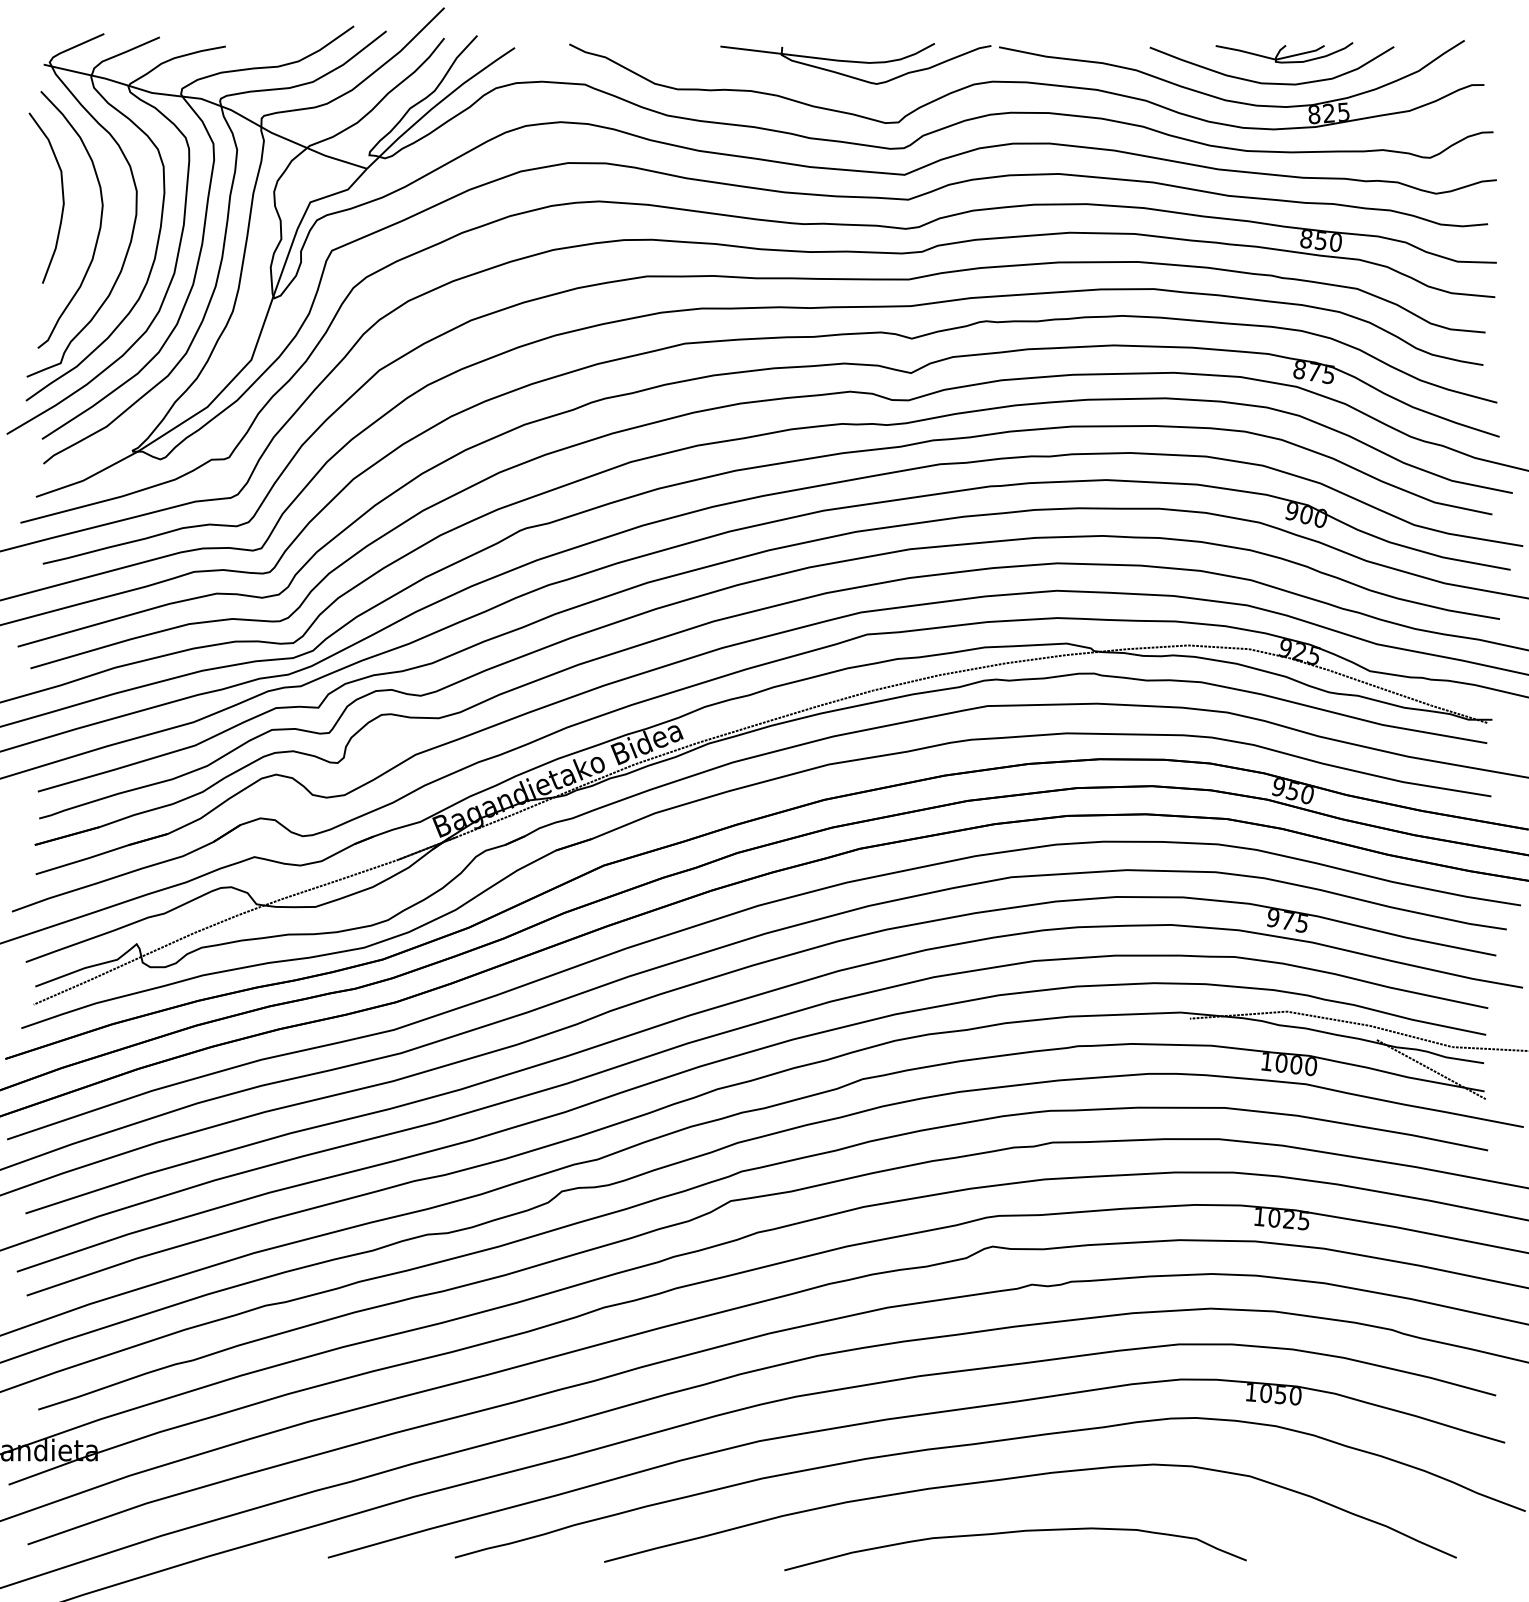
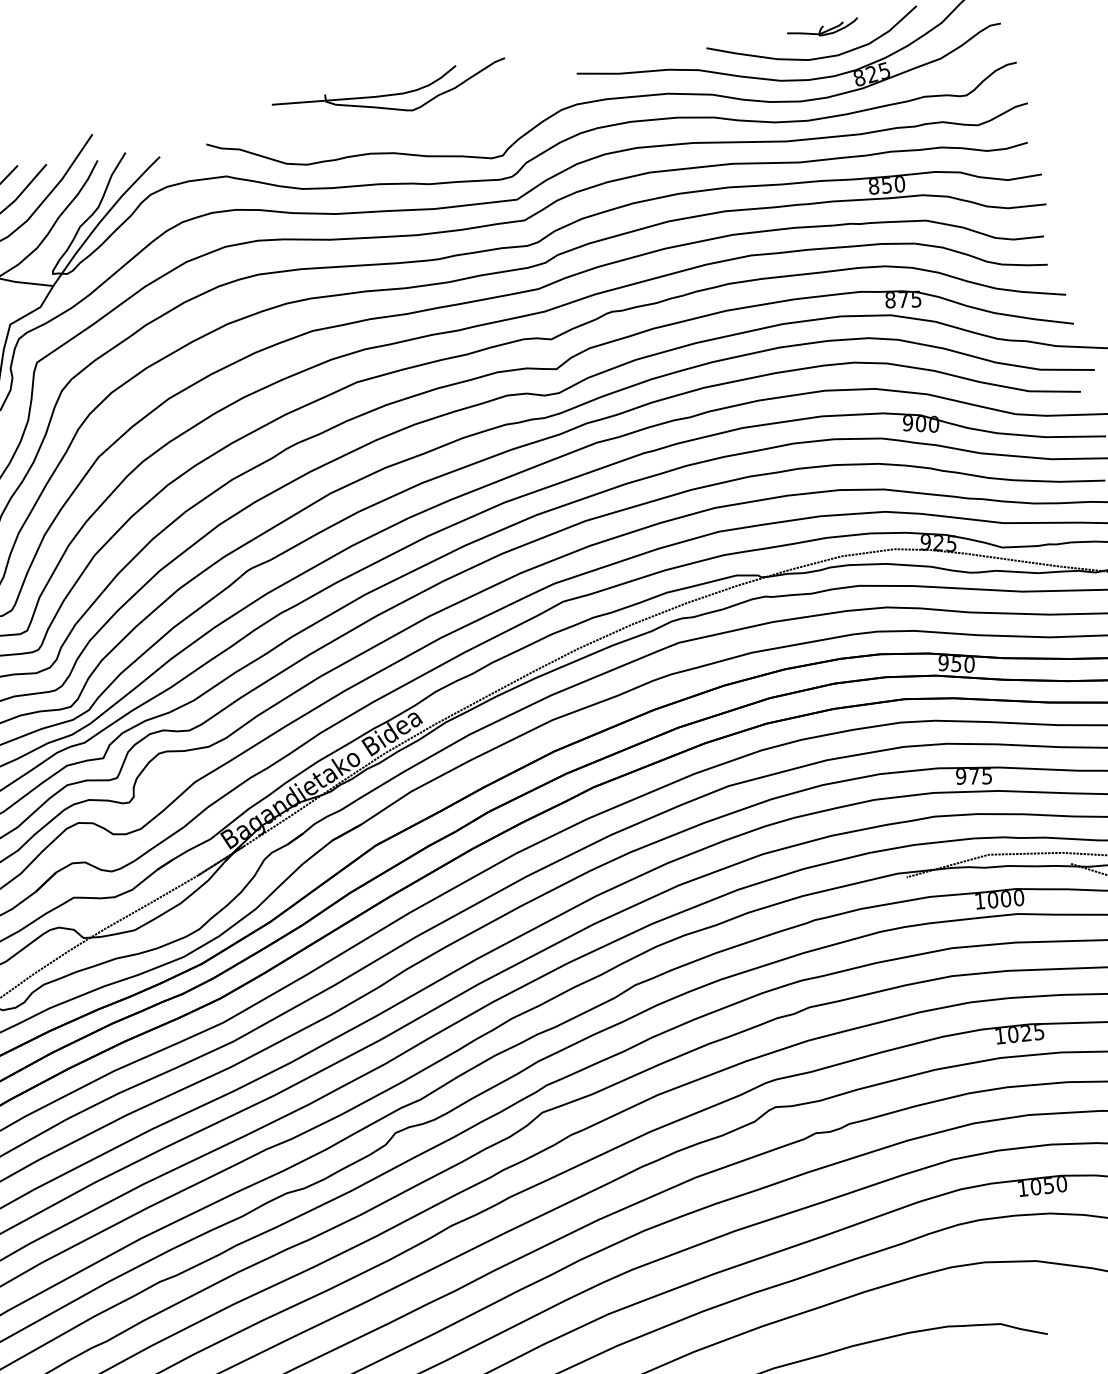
part: (1284, 52) -> (823, 29), size x0.6
part: (855, 63) -> (391, 96), moved

